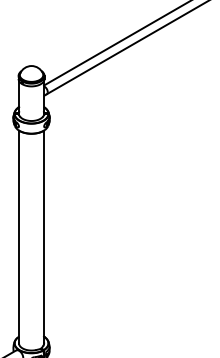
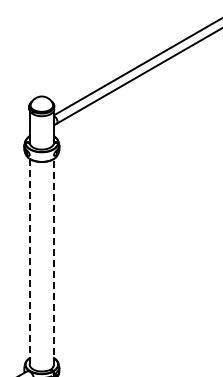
line: (43, 236) -> (53, 261), solid -> dashed
line: (18, 237) -> (29, 262), solid -> dashed

